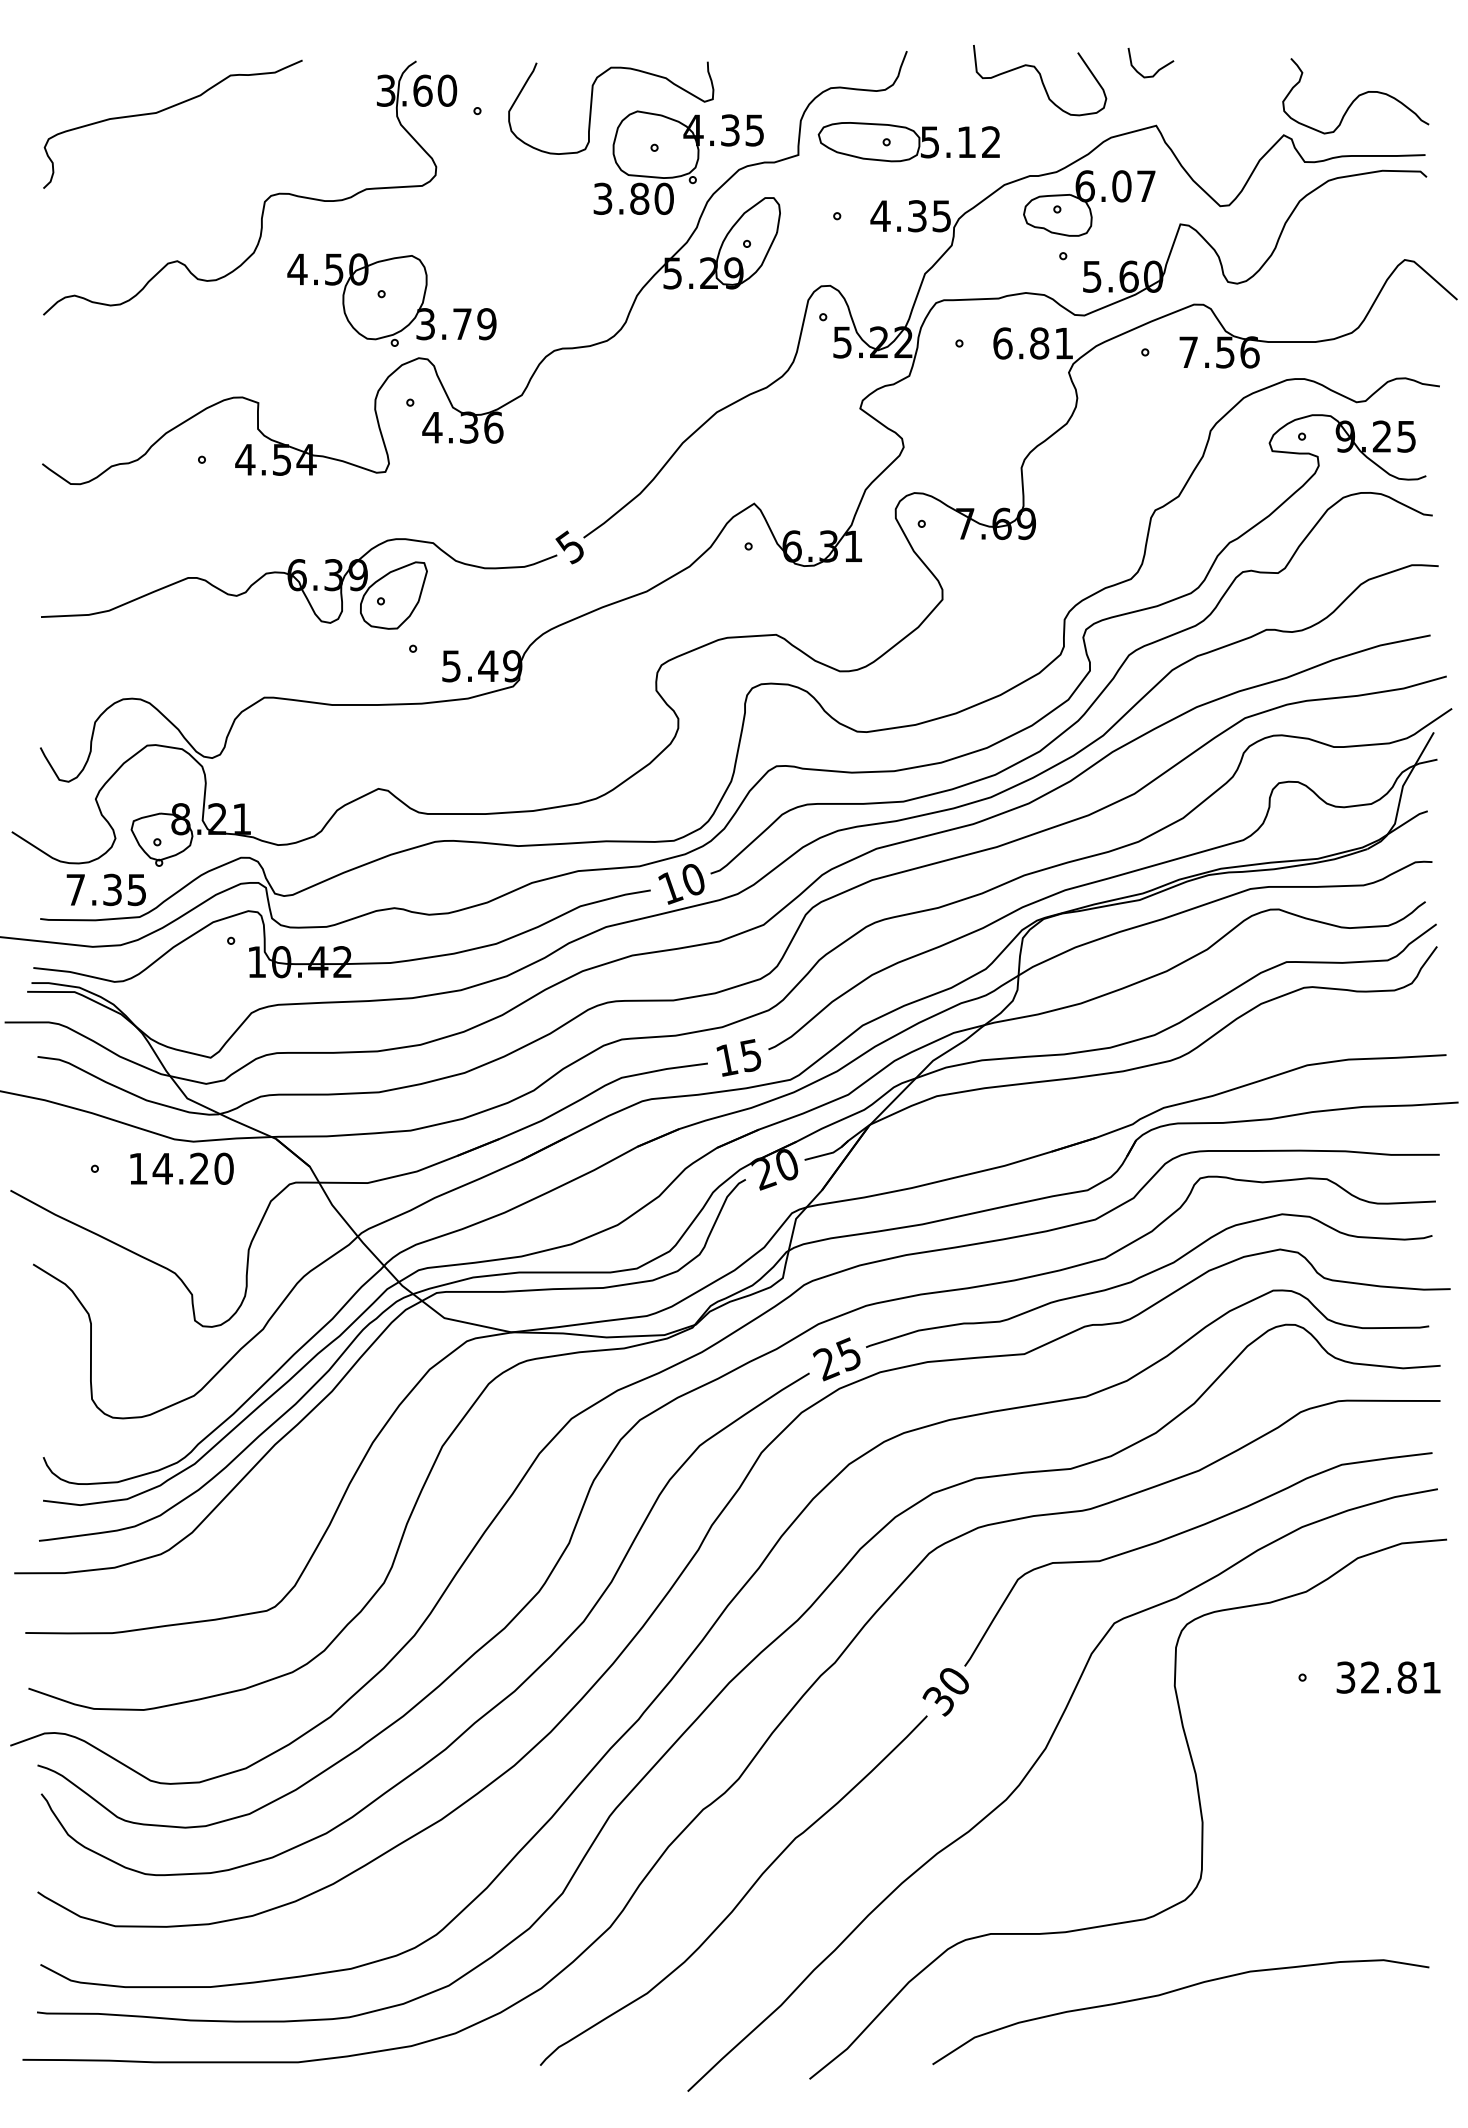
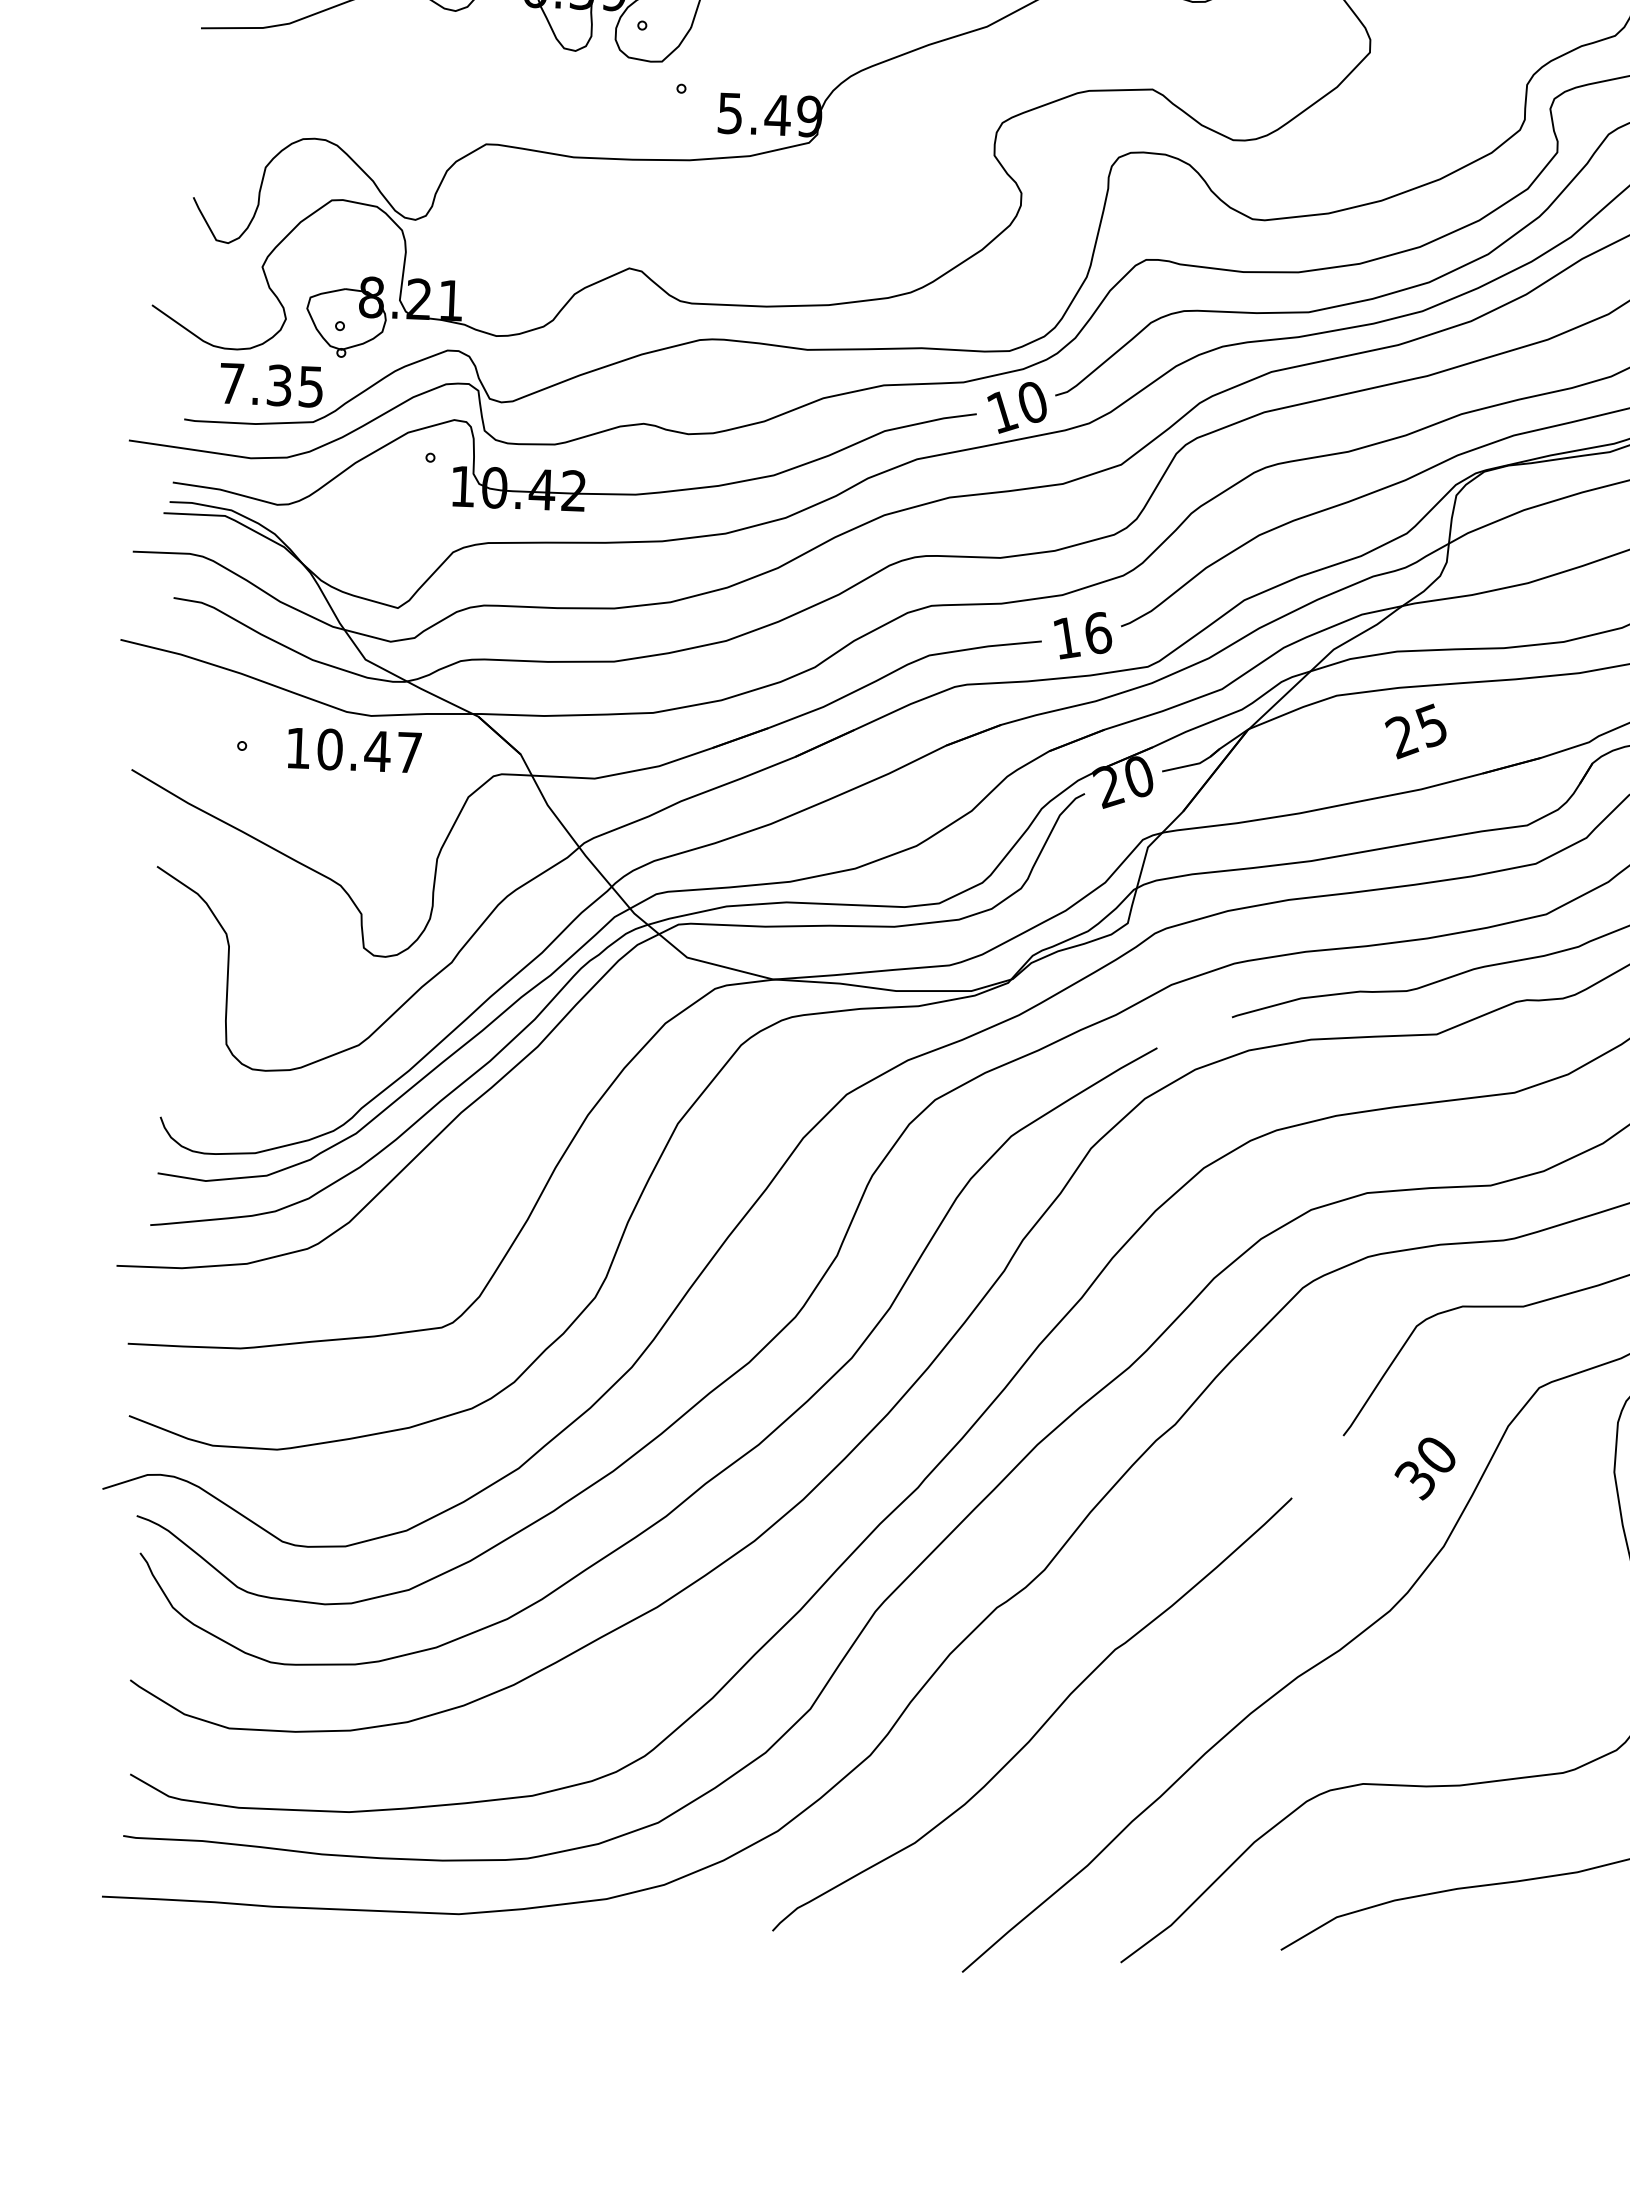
text: (751, 1055) -> (1098, 633), 15 -> 16
text: (192, 1168) -> (368, 750), 14.20 -> 10.47
text: (836, 1359) -> (1415, 731), moved
text: (945, 1692) -> (1424, 1469), moved

